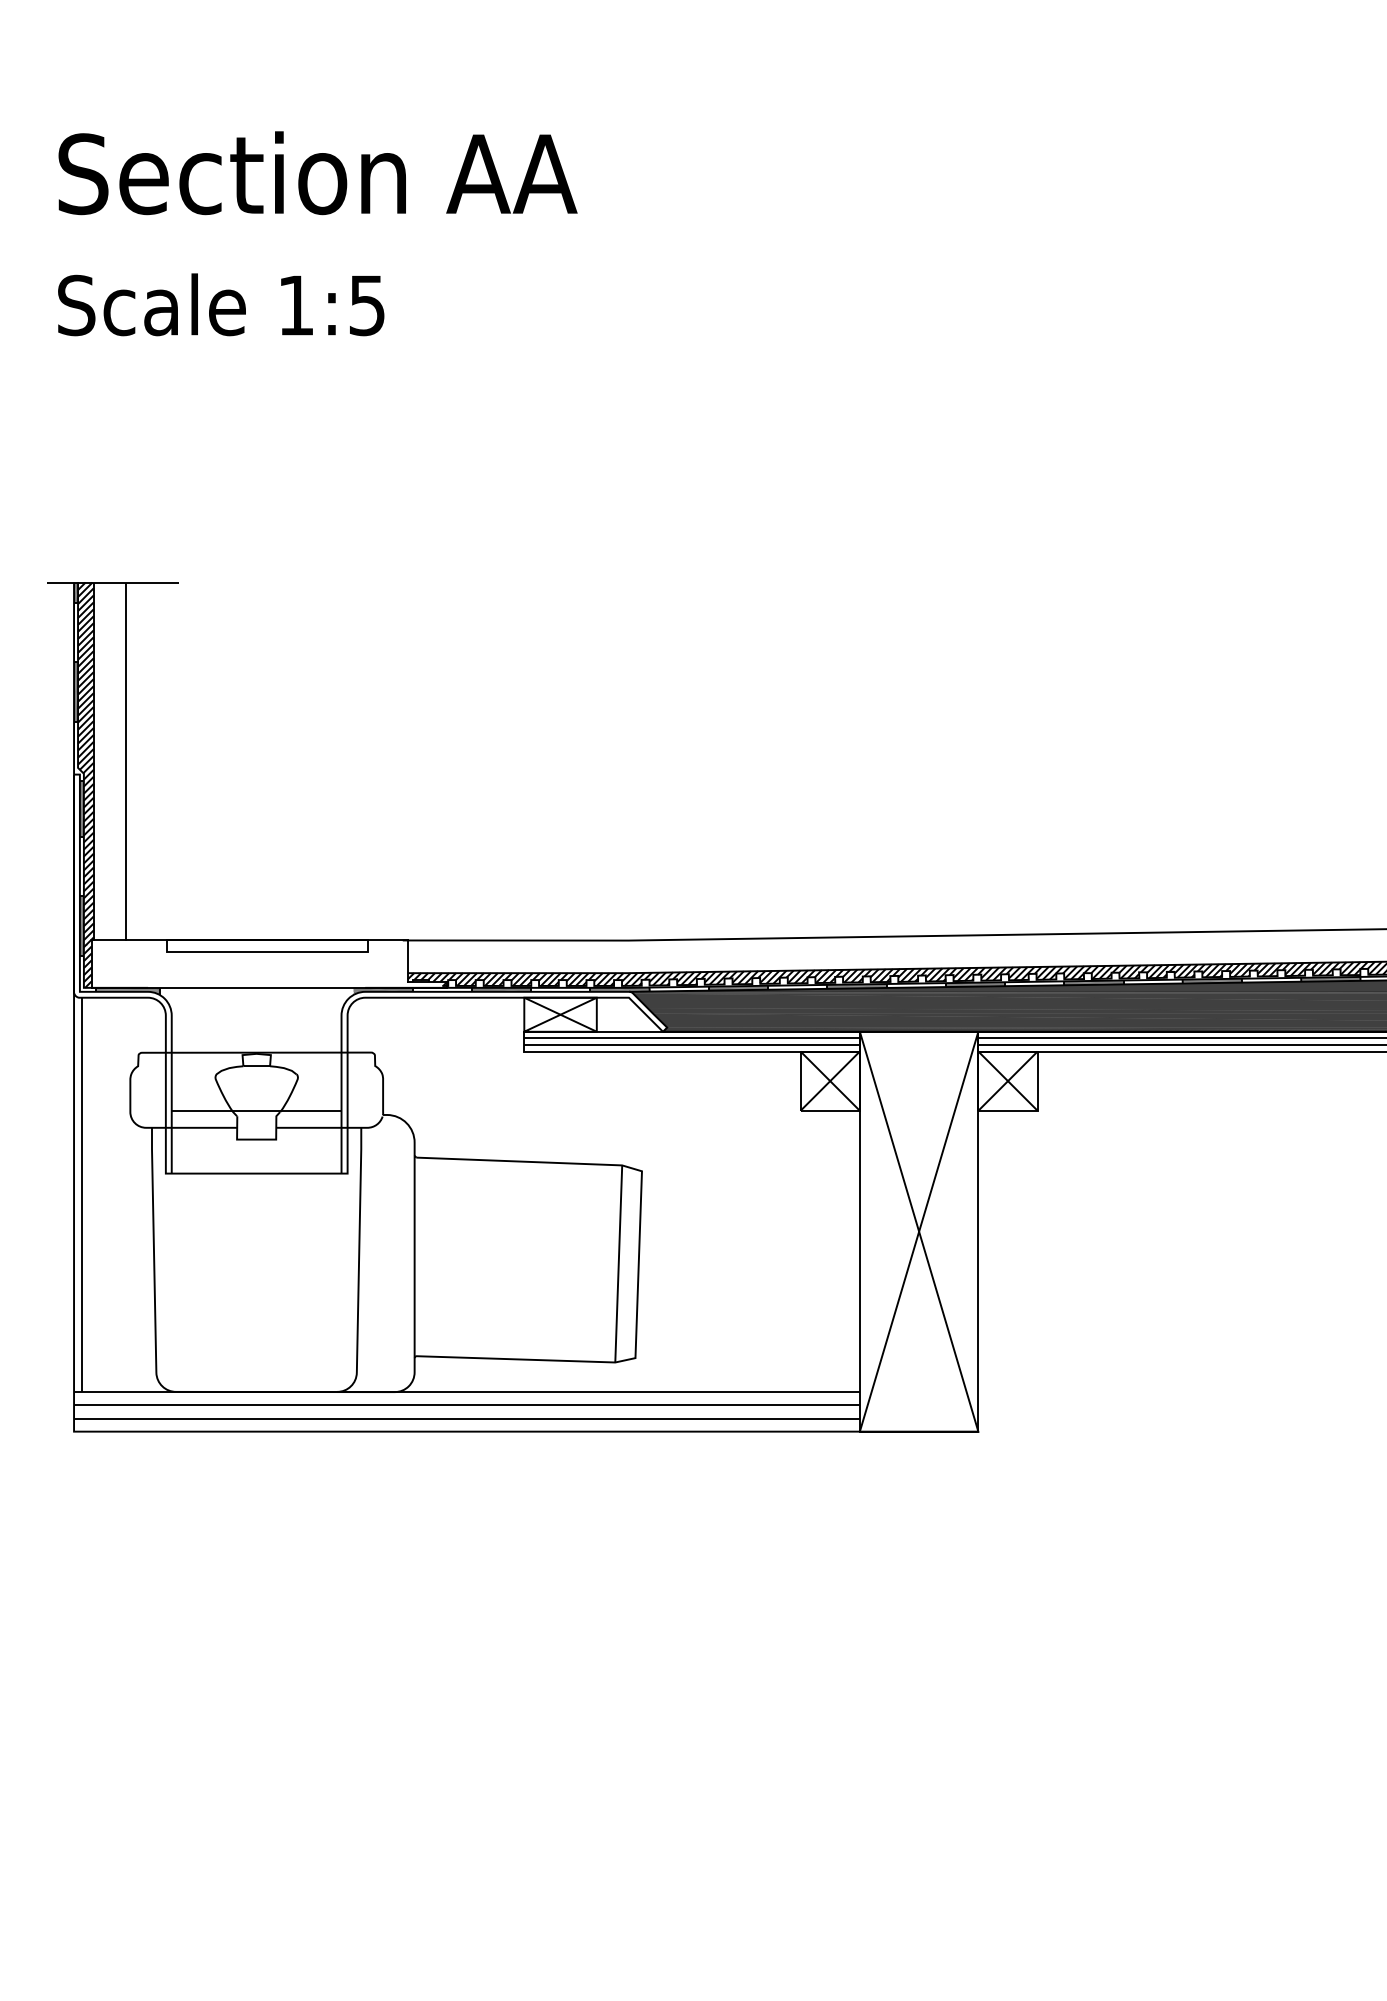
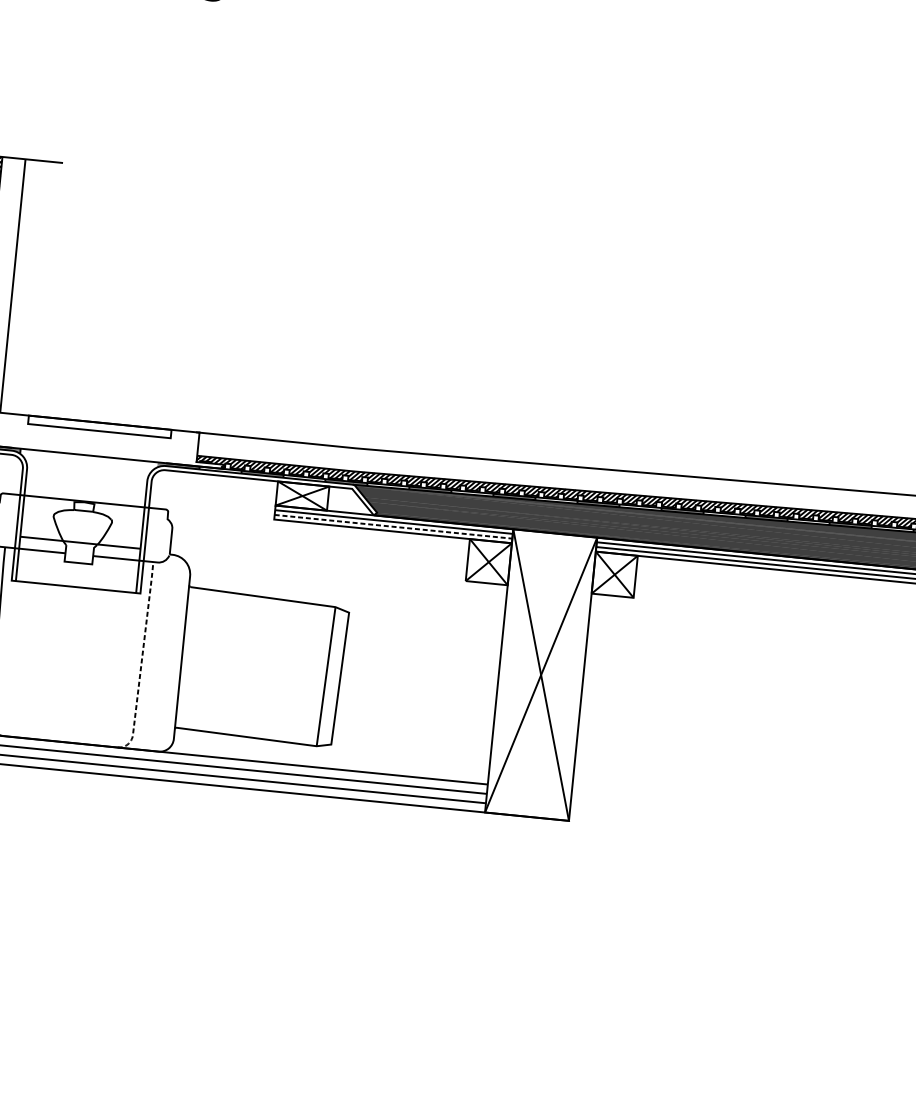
line: (692, 1045) -> (393, 527), solid -> dashed
line: (358, 1269) -> (141, 662), solid -> dashed

